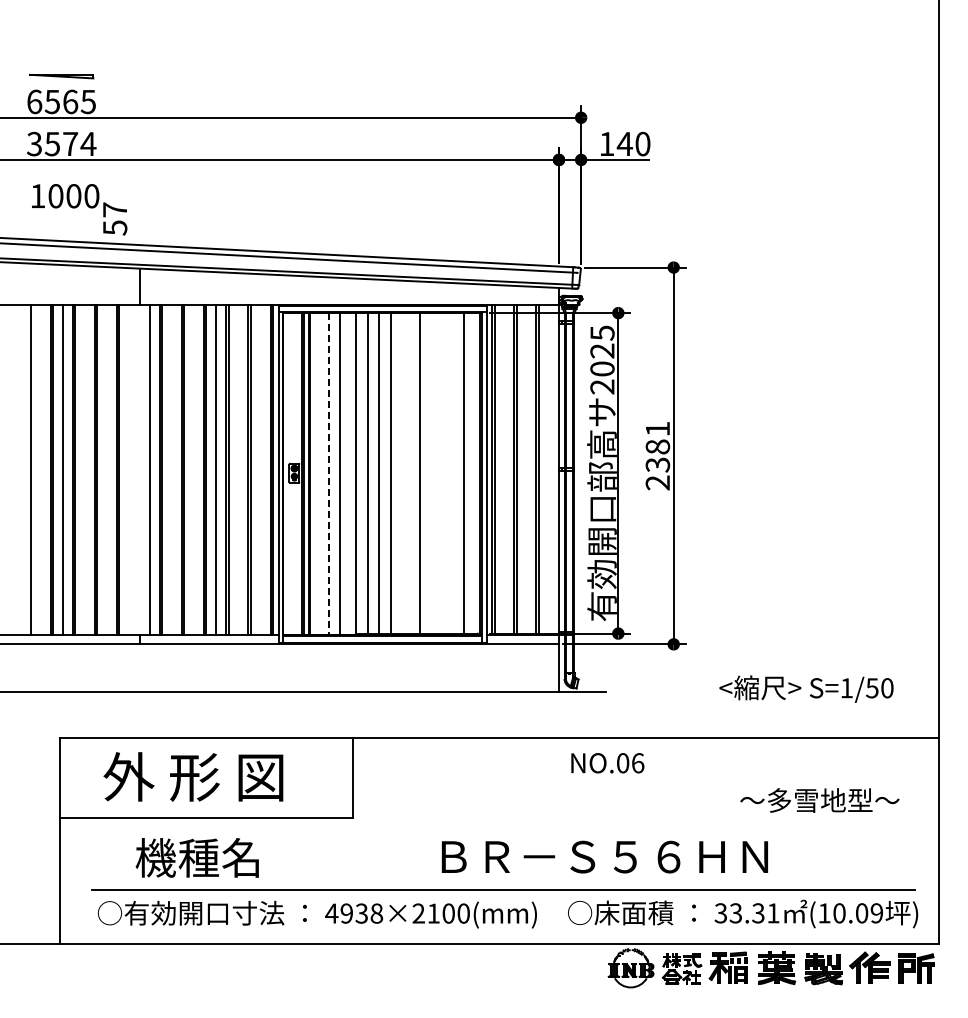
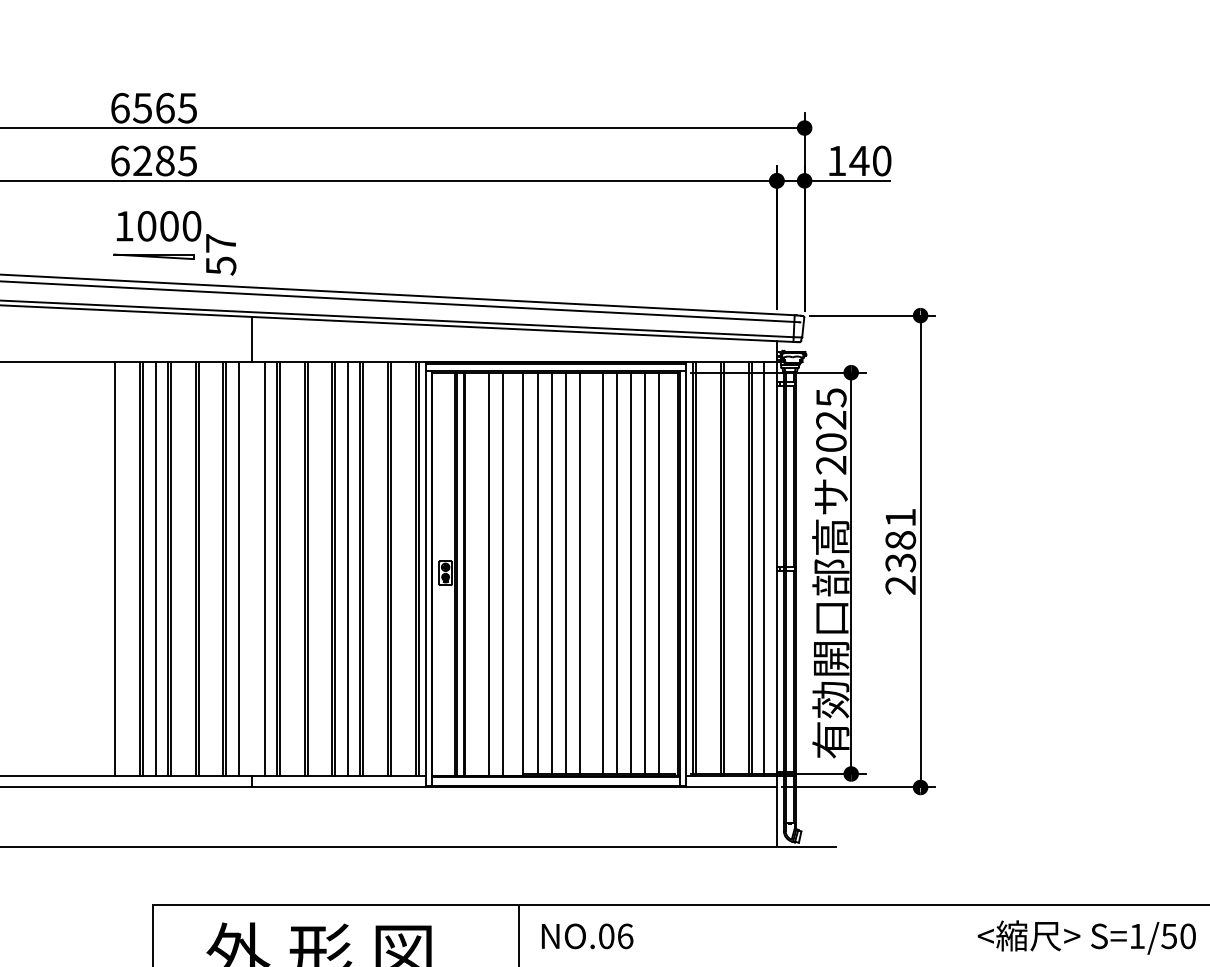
part: (61, 76) -> (153, 256), moved
text: (61, 143) -> (153, 160), 3574 -> 6285
line: (129, 469) -> (239, 568), added
line: (548, 469) -> (763, 568), added
line: (401, 473) -> (579, 573), added
line: (431, 473) -> (617, 573), added
line: (442, 473) -> (631, 573), added
line: (453, 473) -> (644, 573), added
line: (329, 474) -> (489, 574), dashed -> solid
text: (806, 688) -> (1086, 936), moved
text: (607, 763) -> (587, 936), moved

